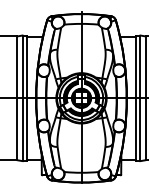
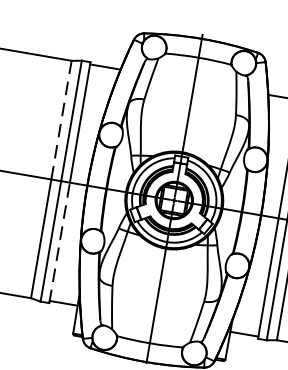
line: (17, 67) -> (61, 120), solid -> dashed
line: (27, 129) -> (60, 242), solid -> dashed

